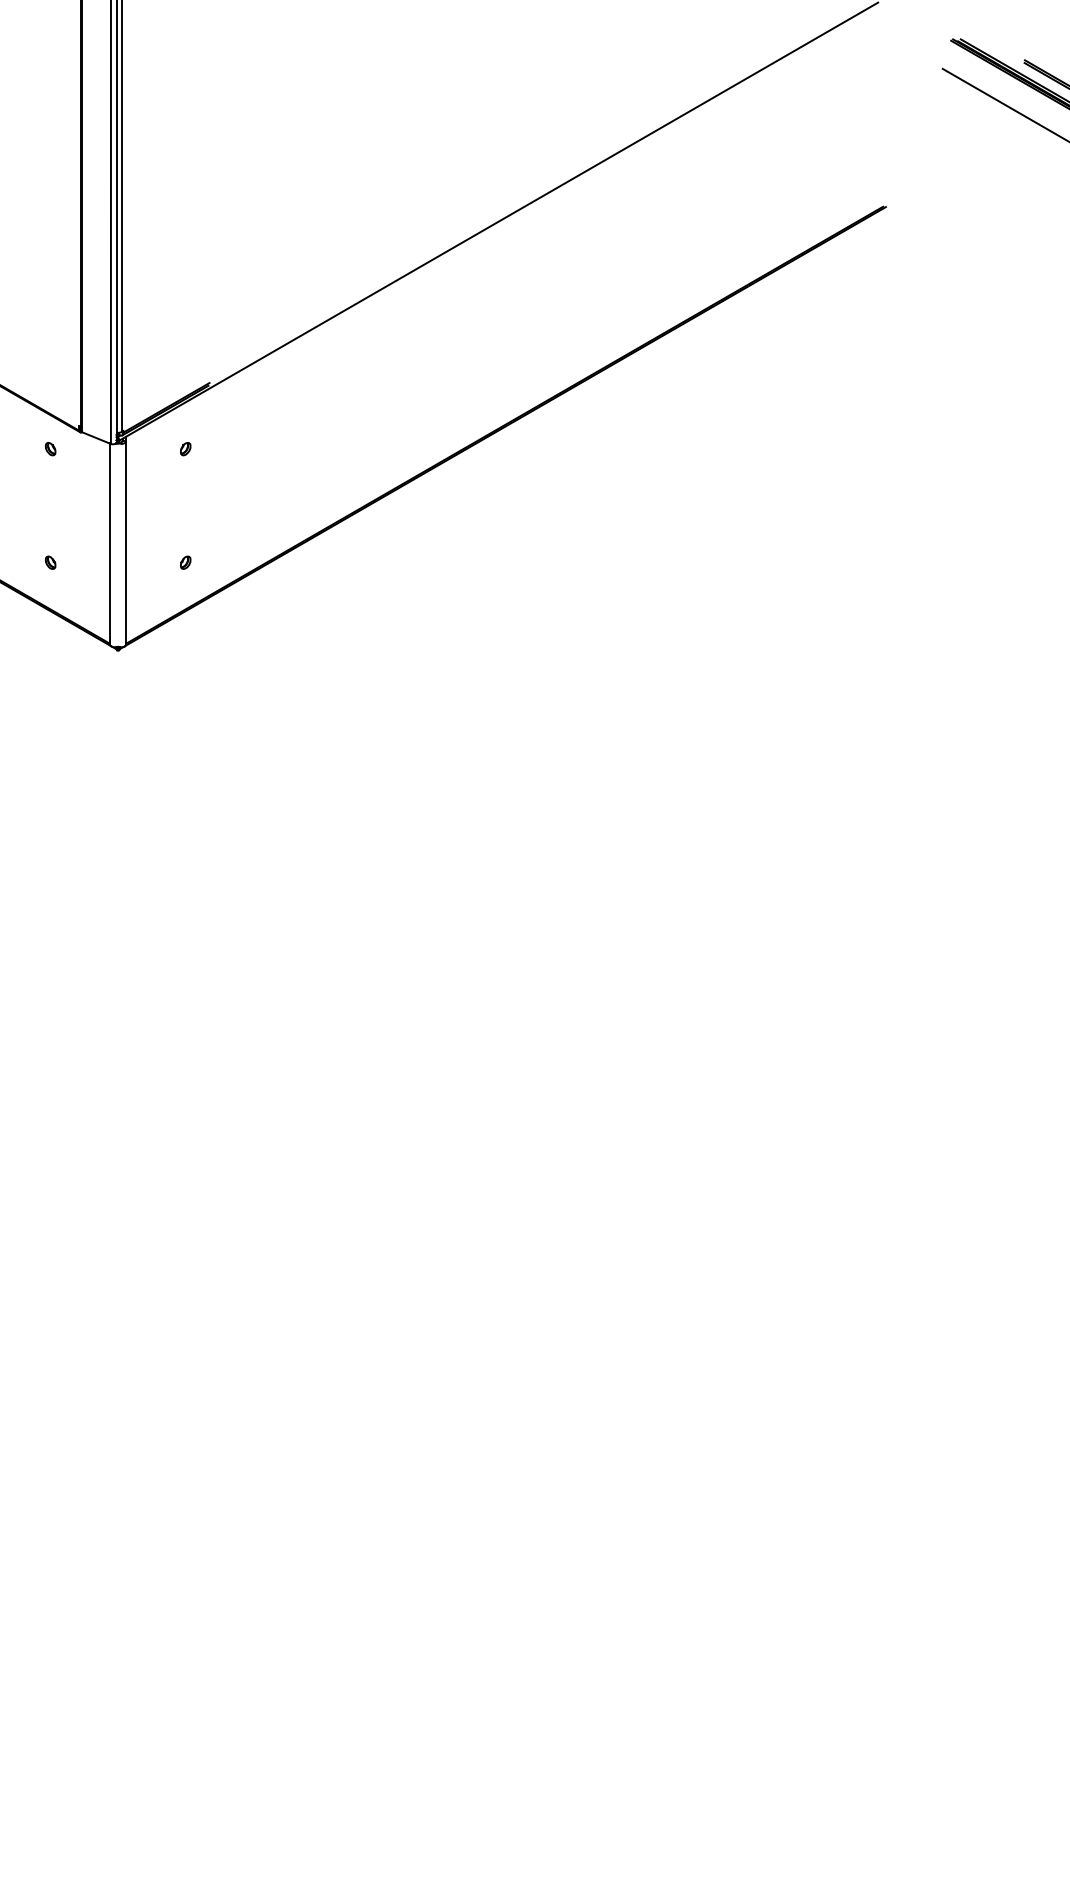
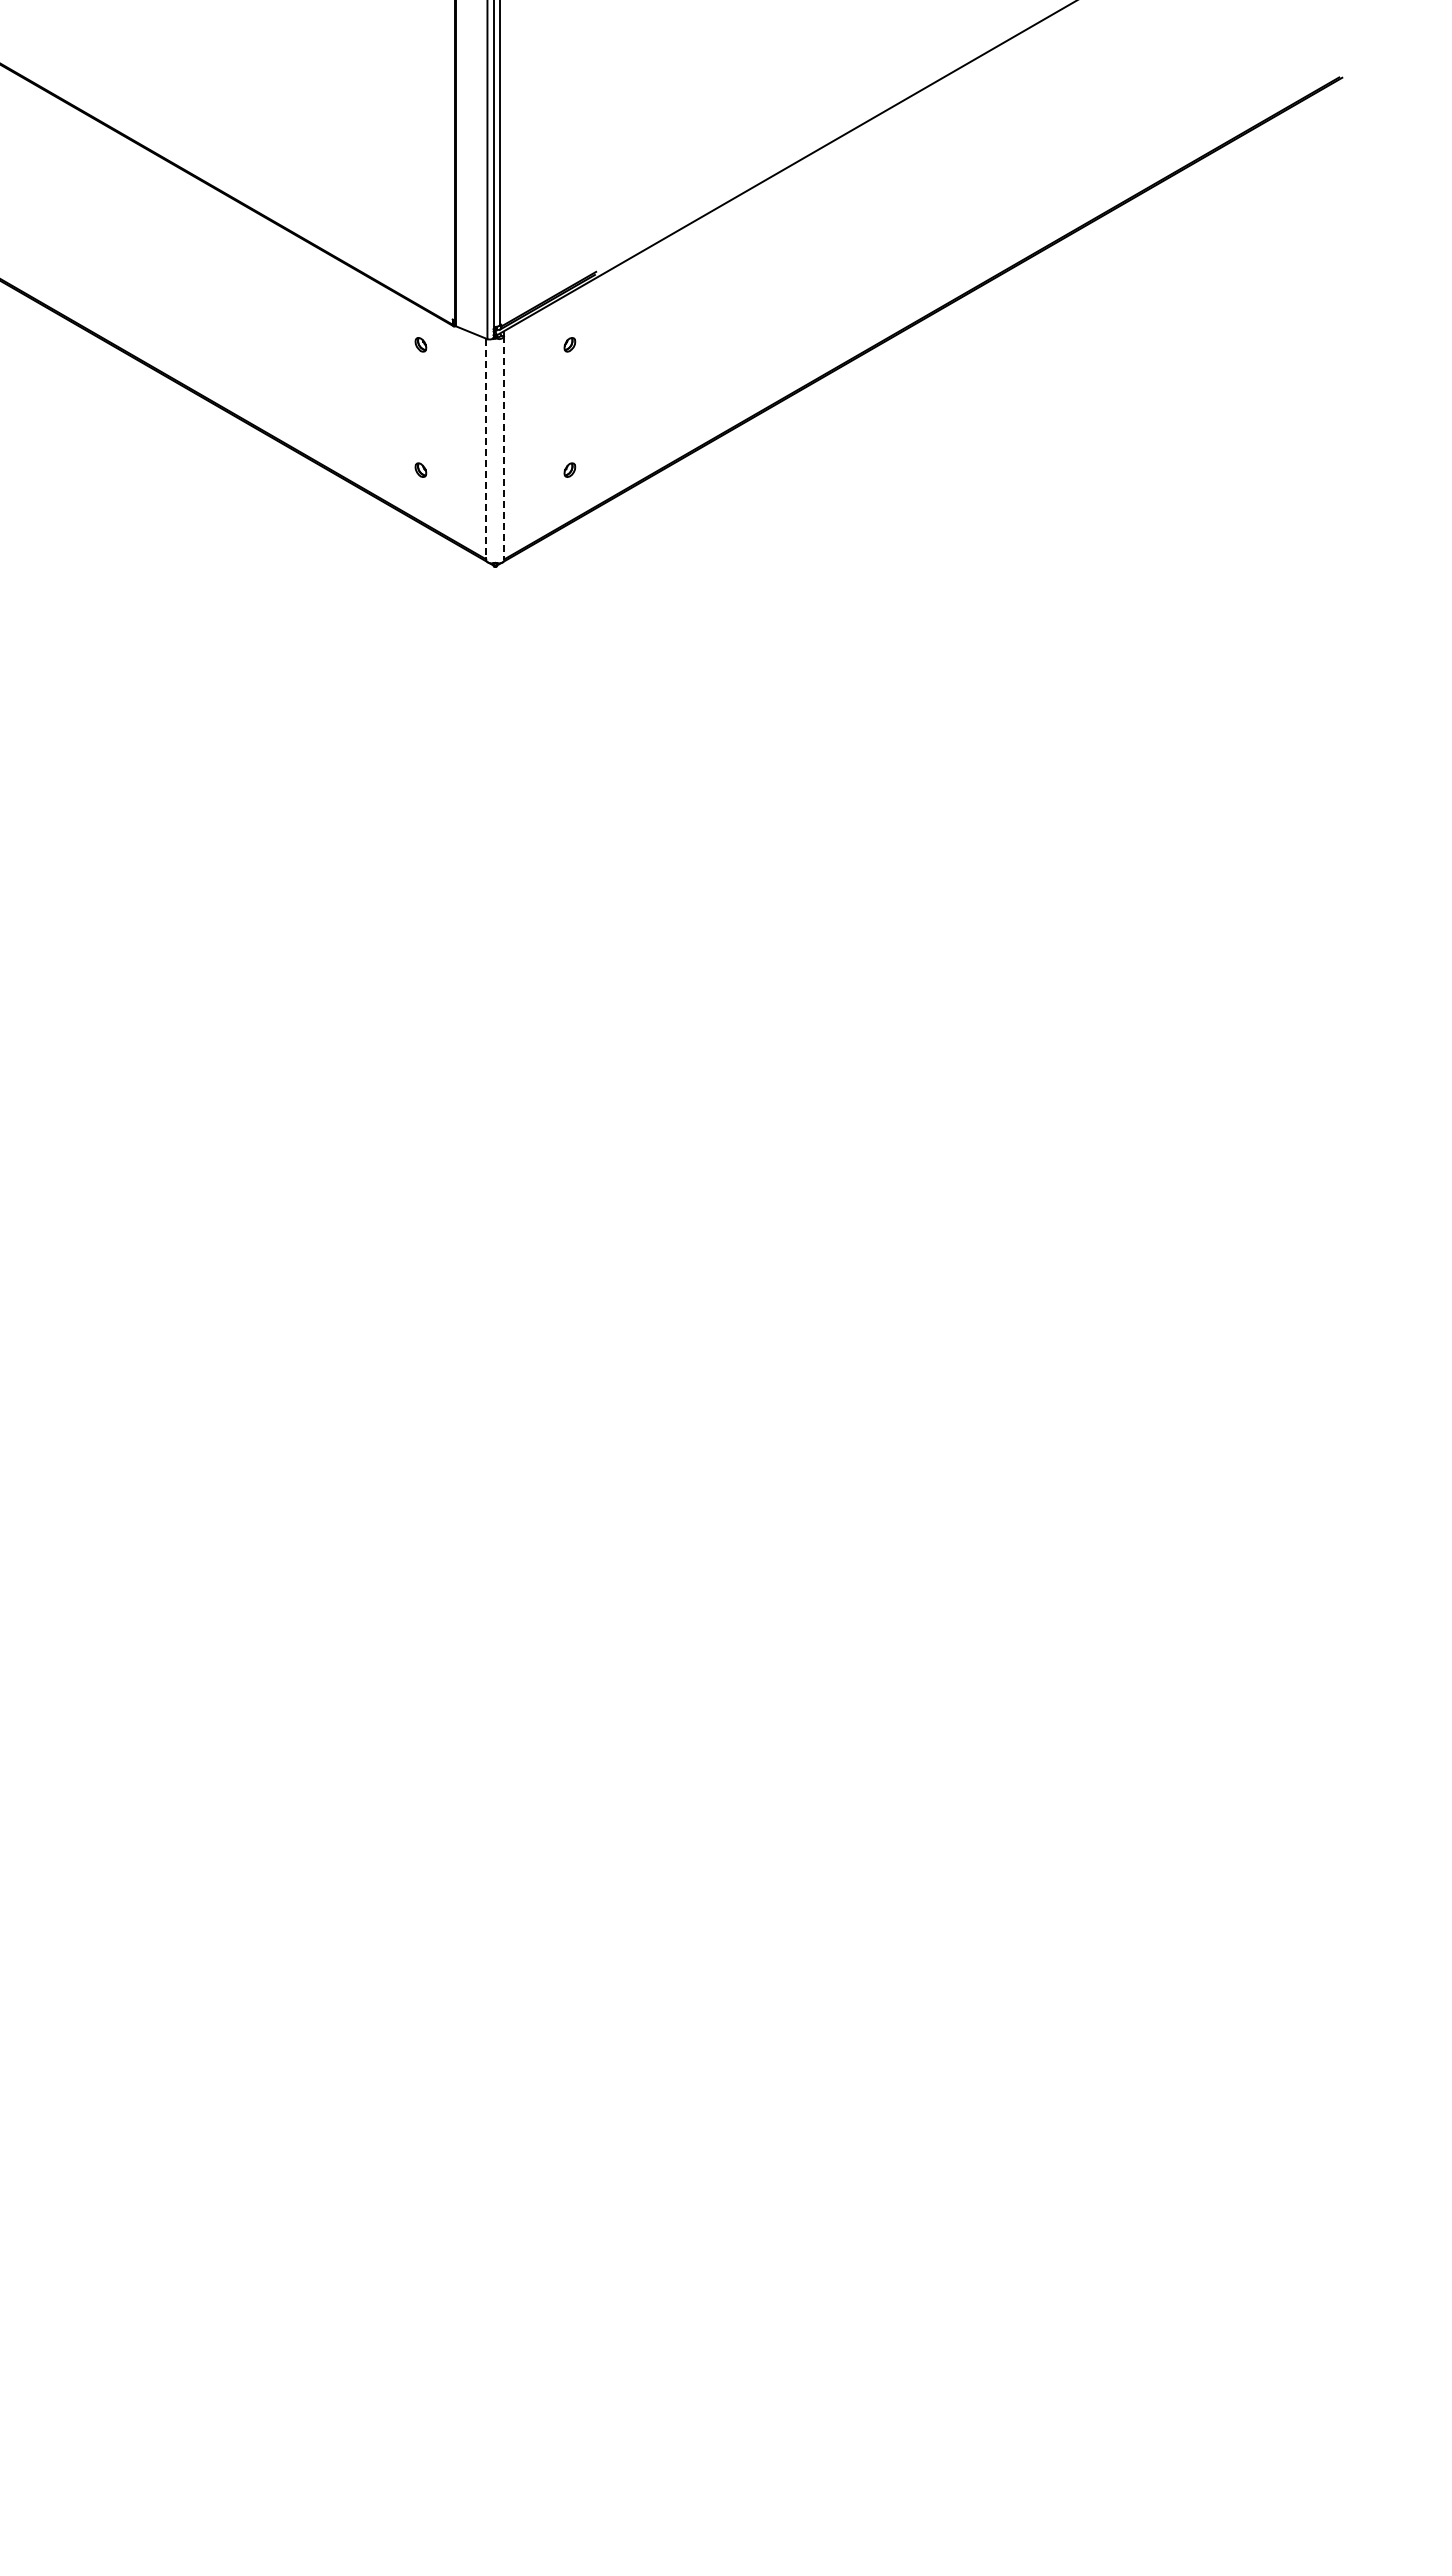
line: (126, 543) -> (504, 448), solid -> dashed
line: (110, 544) -> (486, 449), solid -> dashed

